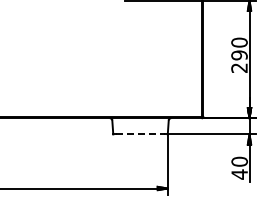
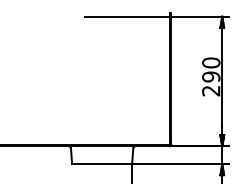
line: (140, 134) -> (102, 164), dashed -> solid

